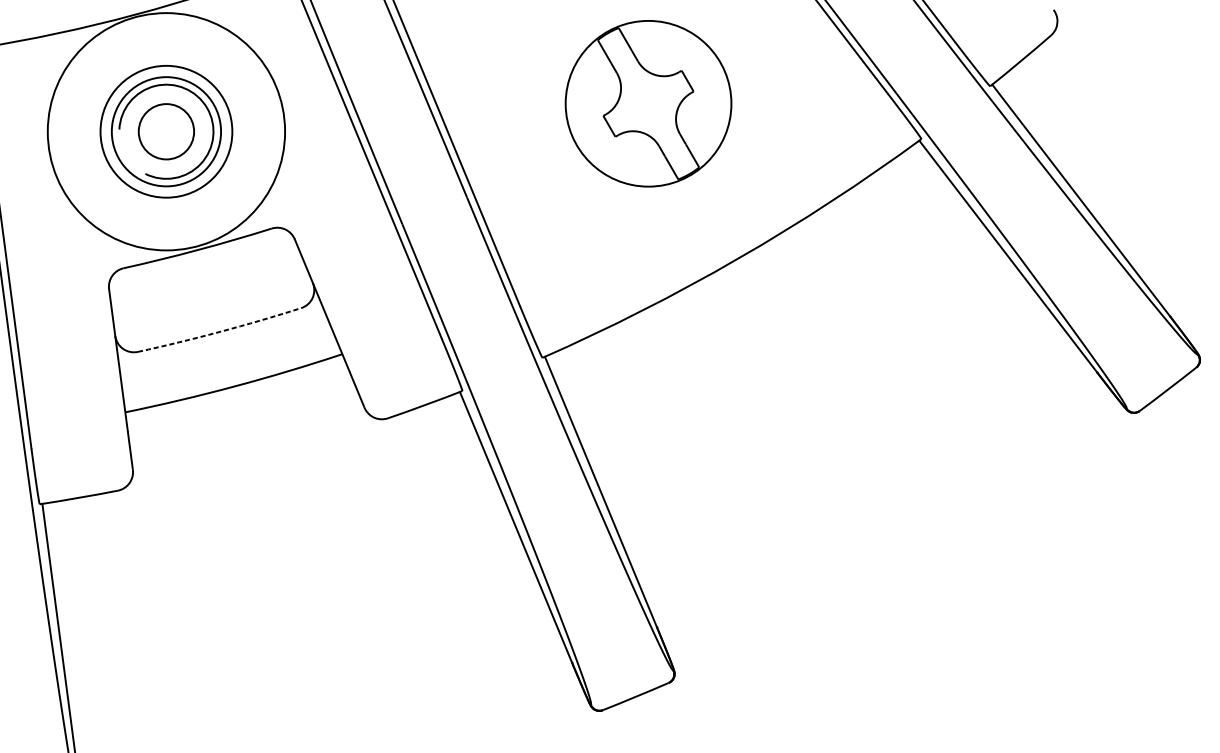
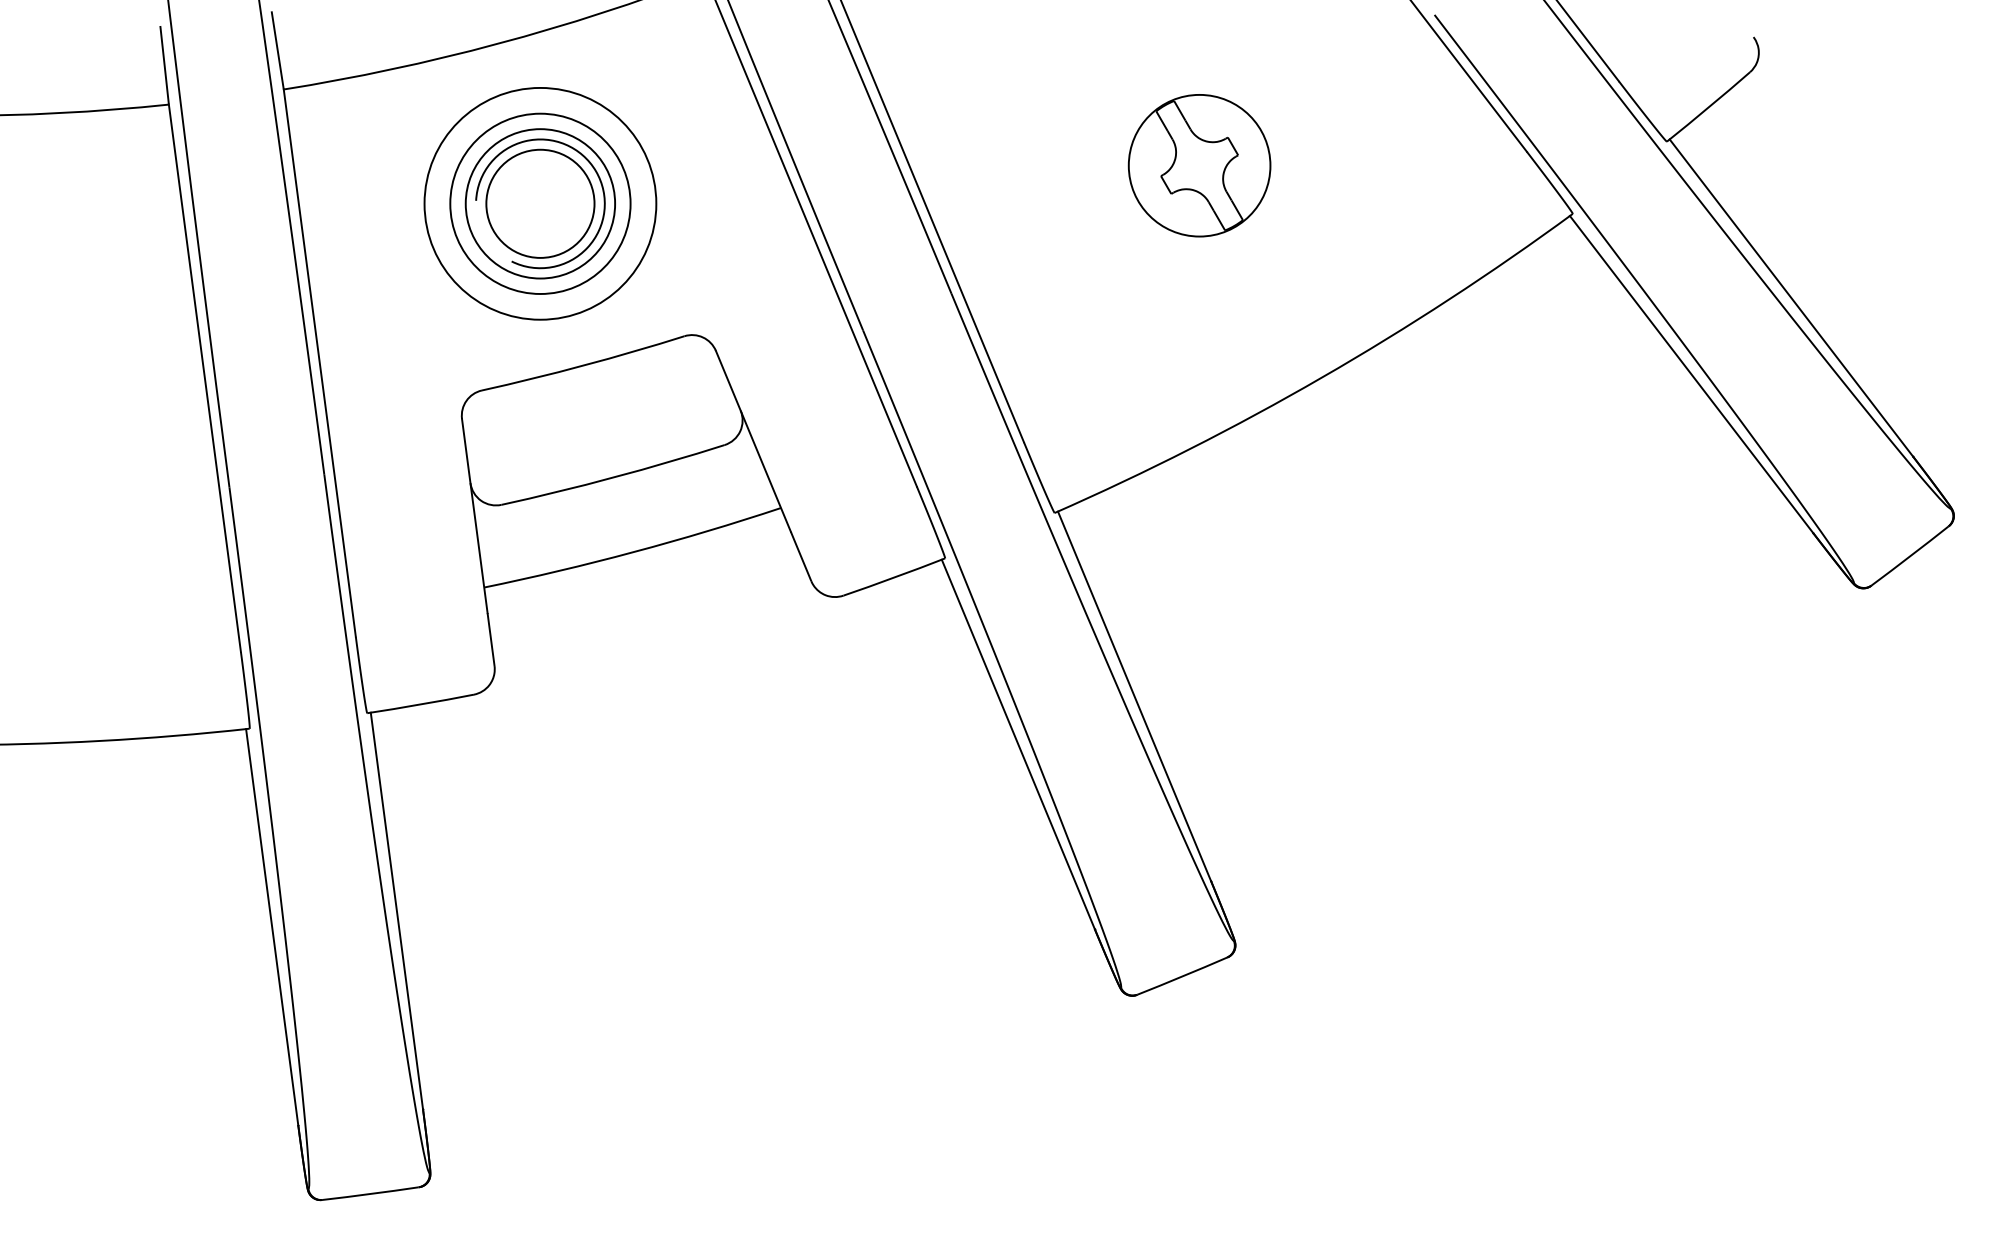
part: (648, 103) -> (1199, 165), size x0.62
circle: (166, 131) -> (540, 203), size x0.71
circle: (166, 131) -> (540, 203), size x1.43
arc: (219, 331) -> (613, 477), dashed -> solid

